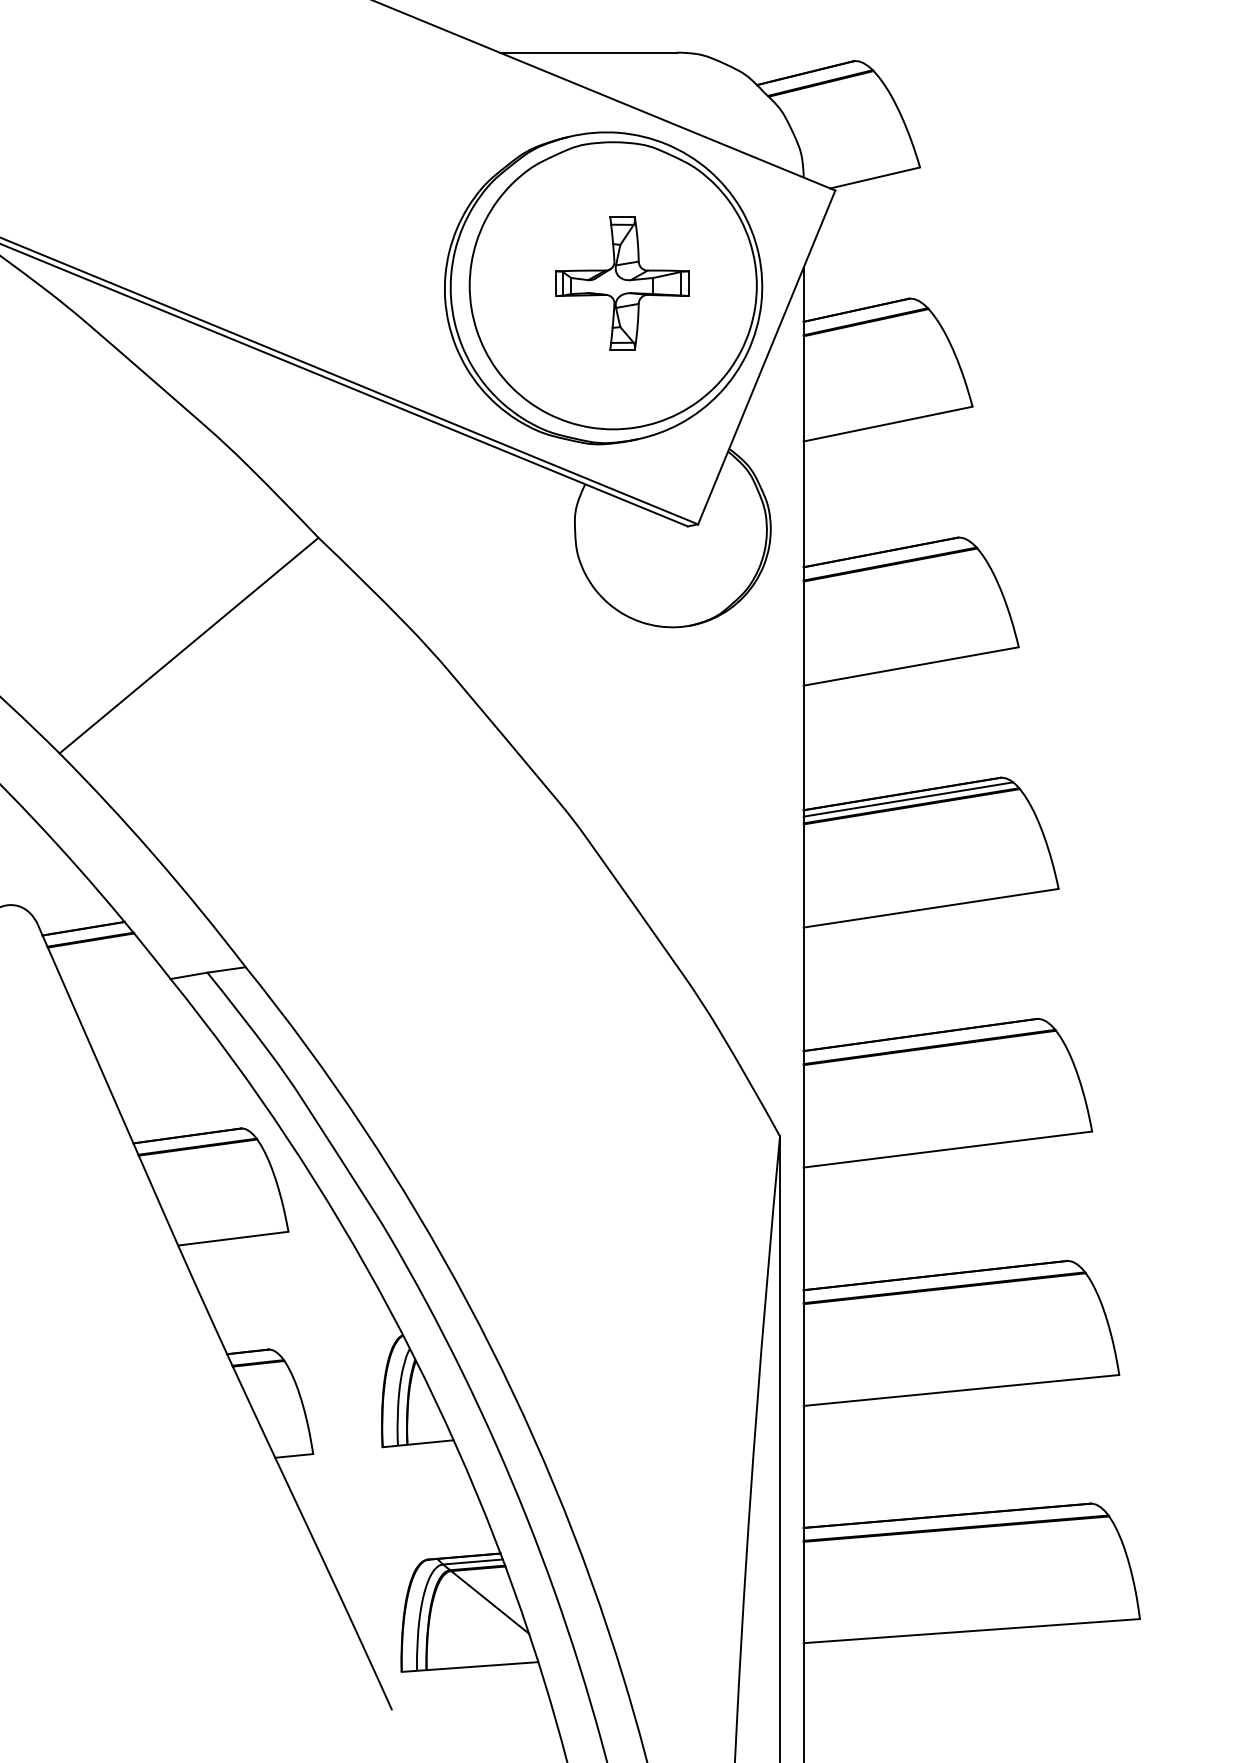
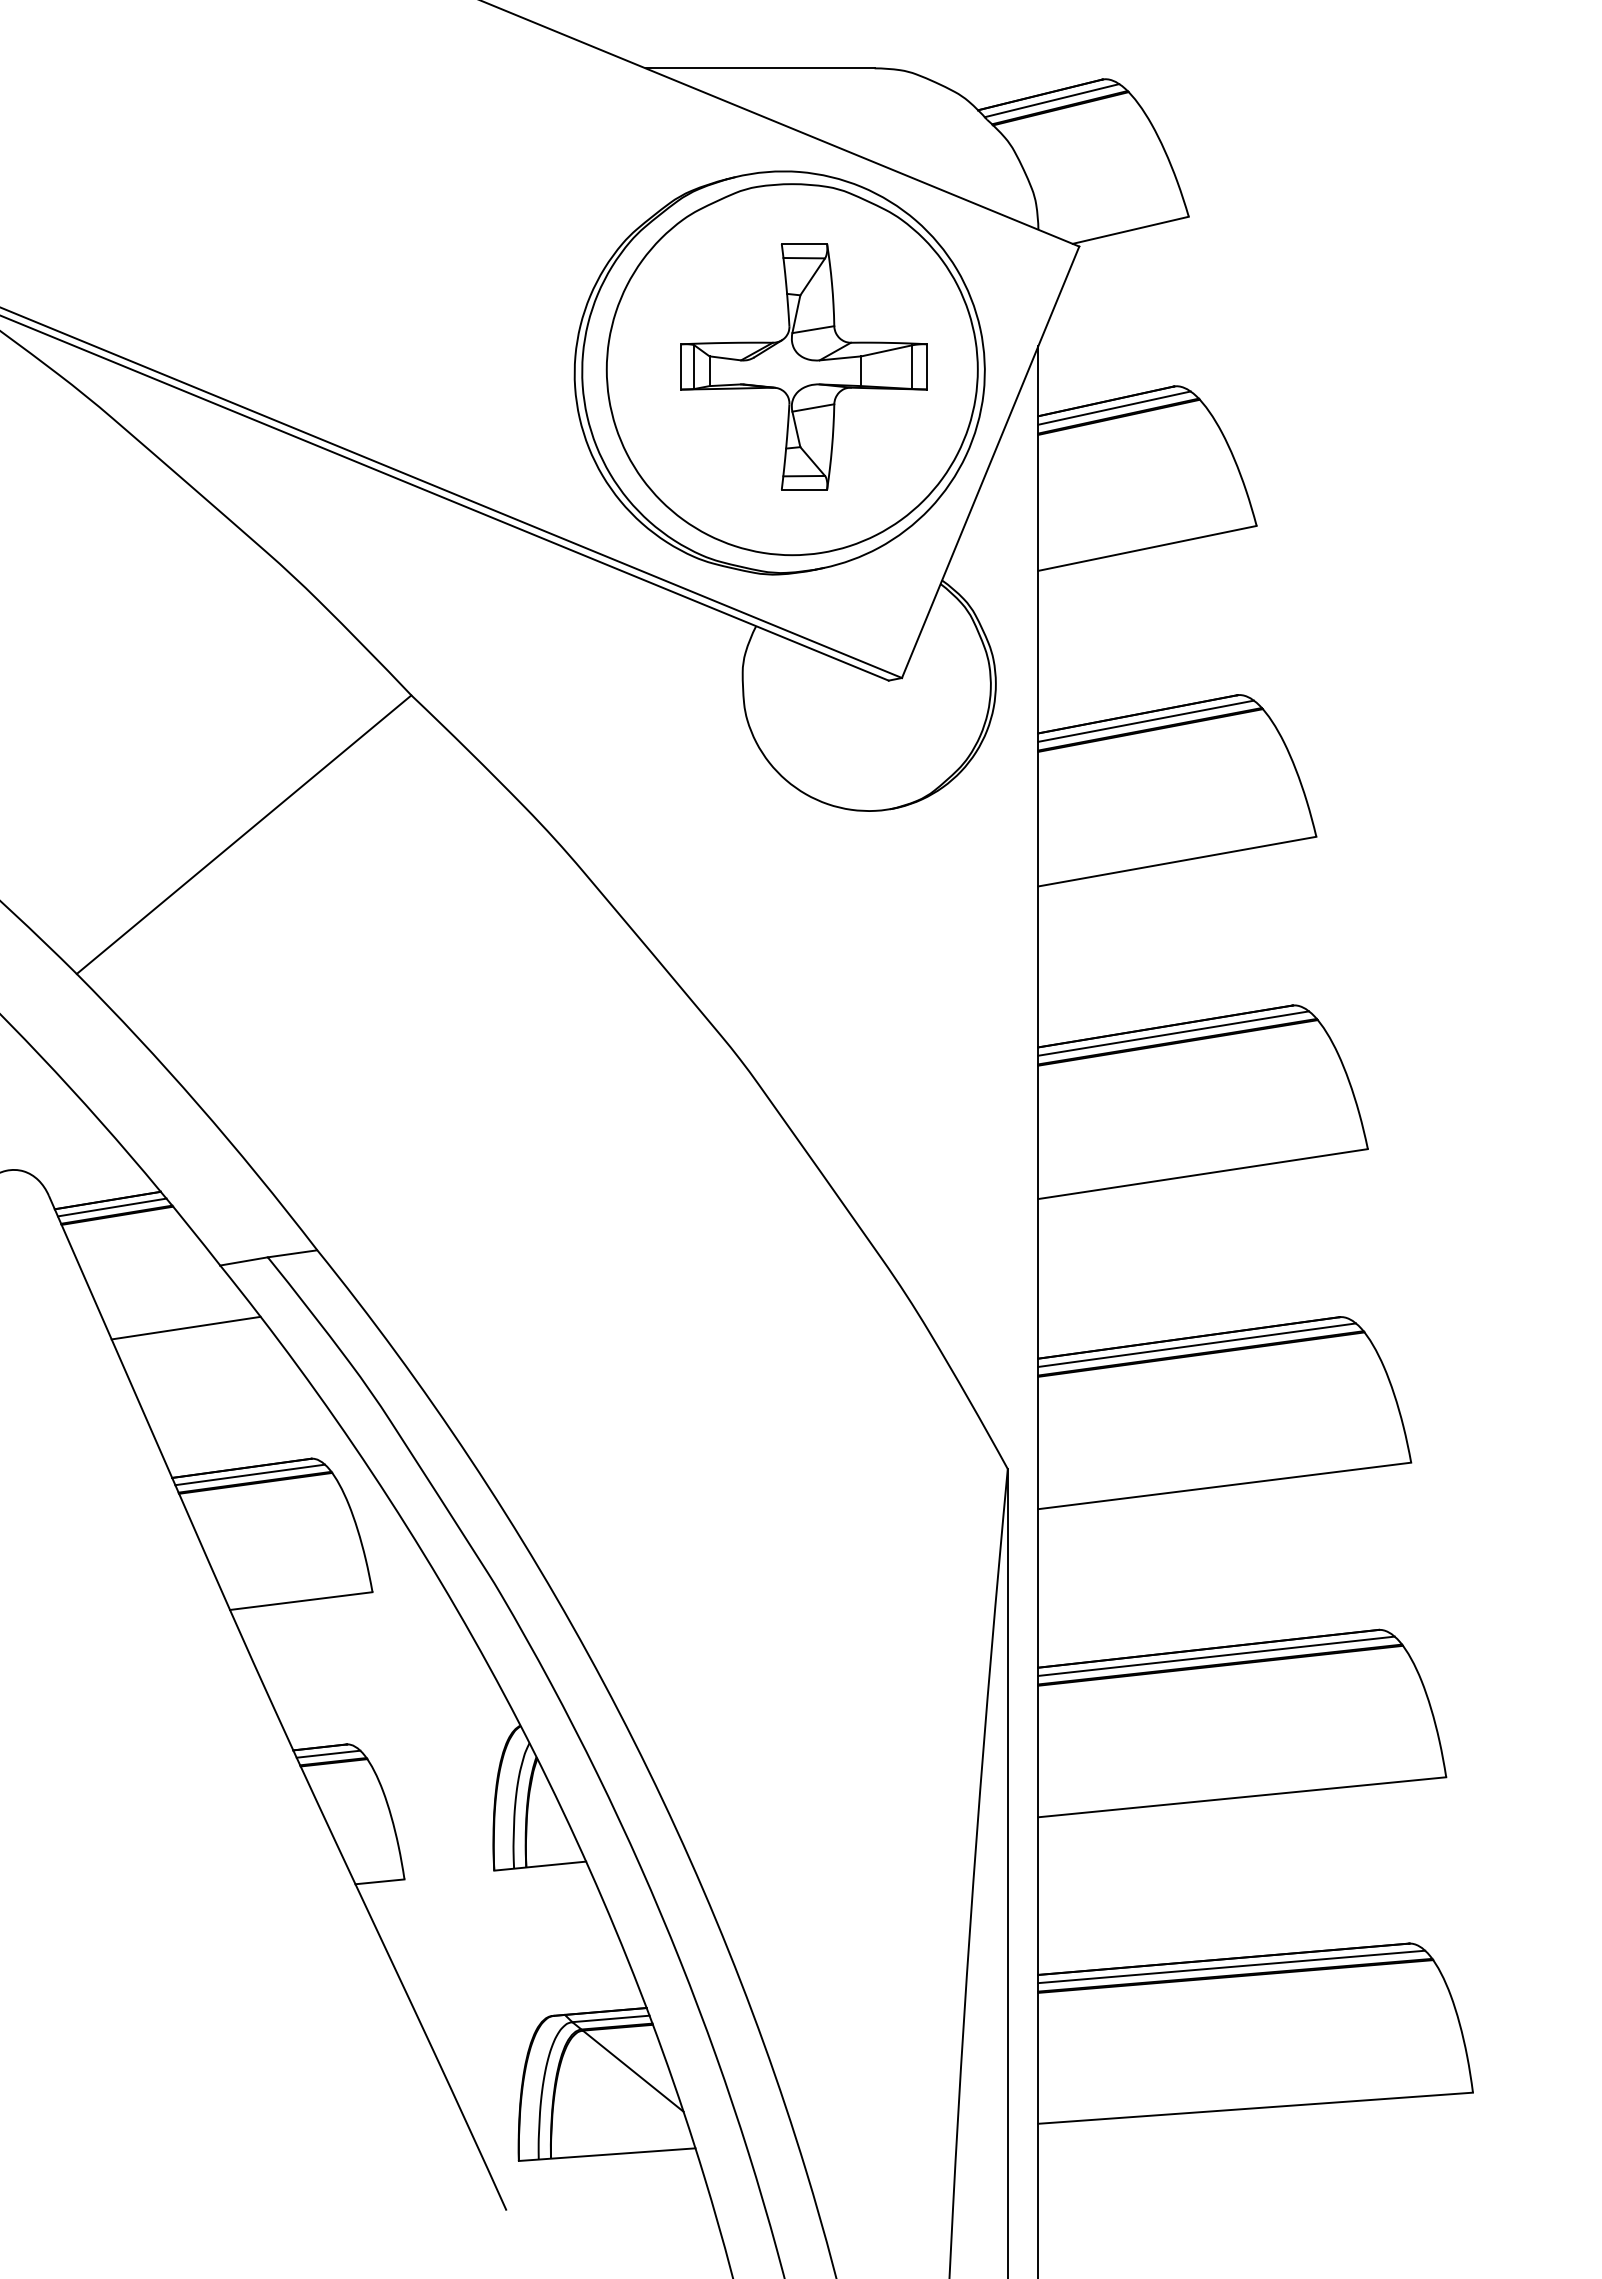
line: (813, 77) -> (1051, 100), added
part: (621, 283) -> (803, 366), size x1.43
line: (862, 315) -> (1114, 407), added
line: (886, 557) -> (1145, 720), added
line: (86, 934) -> (111, 1207), added
line: (143, 1026) -> (185, 1327), added
line: (926, 1040) -> (1197, 1344), added
line: (194, 1140) -> (250, 1474), added
line: (941, 1280) -> (1216, 1655), added
line: (254, 1356) -> (328, 1753), added
line: (953, 1521) -> (1231, 1966), added

